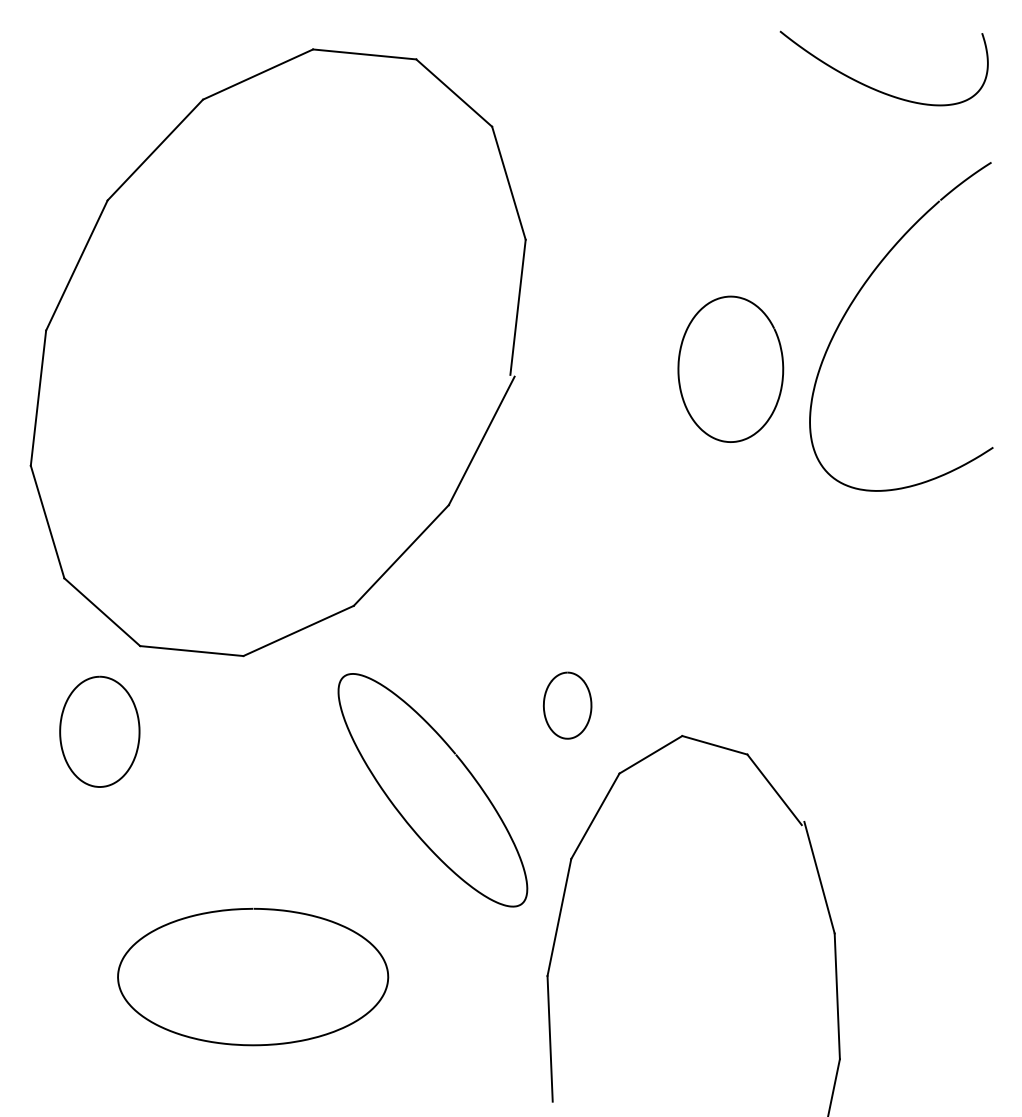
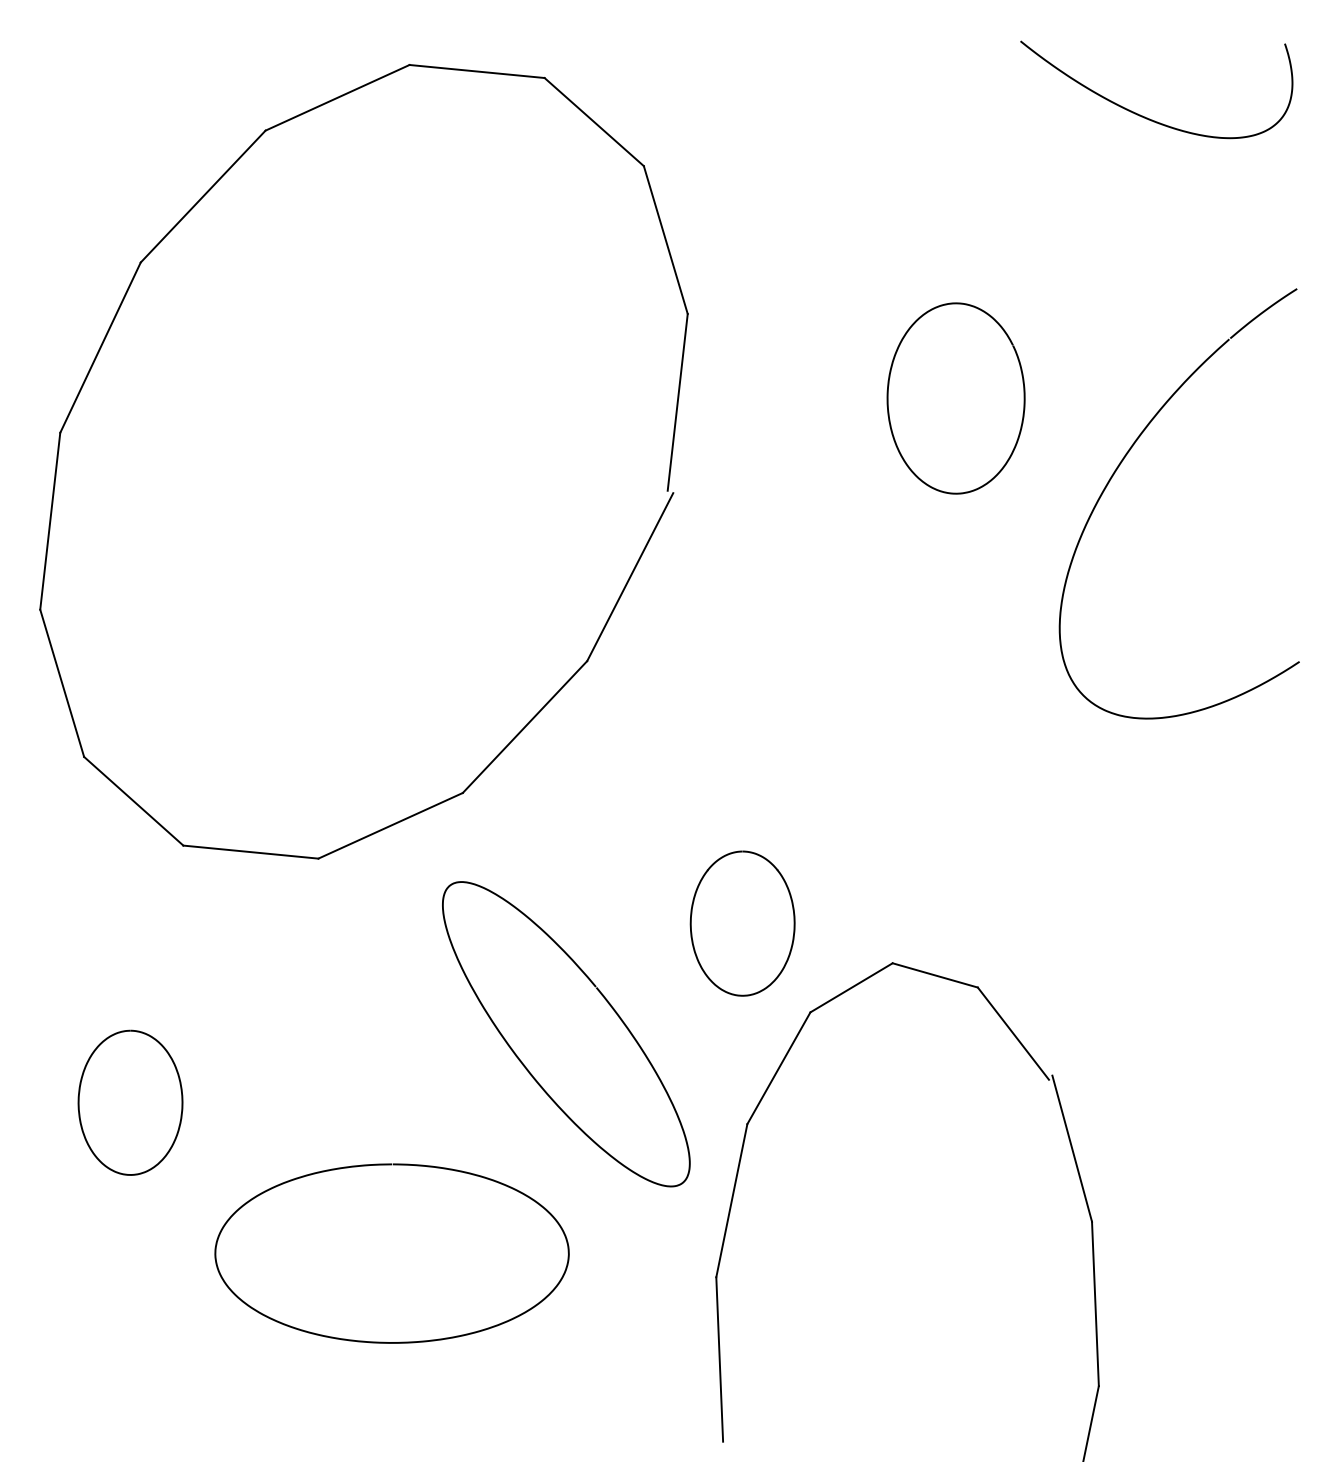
part: (856, 297) -> (1120, 465), moved
curve: (679, 369) -> (888, 398), moved
part: (567, 705) -> (742, 923), size x1.67
curve: (61, 723) -> (80, 1092), moved
curve: (252, 909) -> (391, 1165), moved

